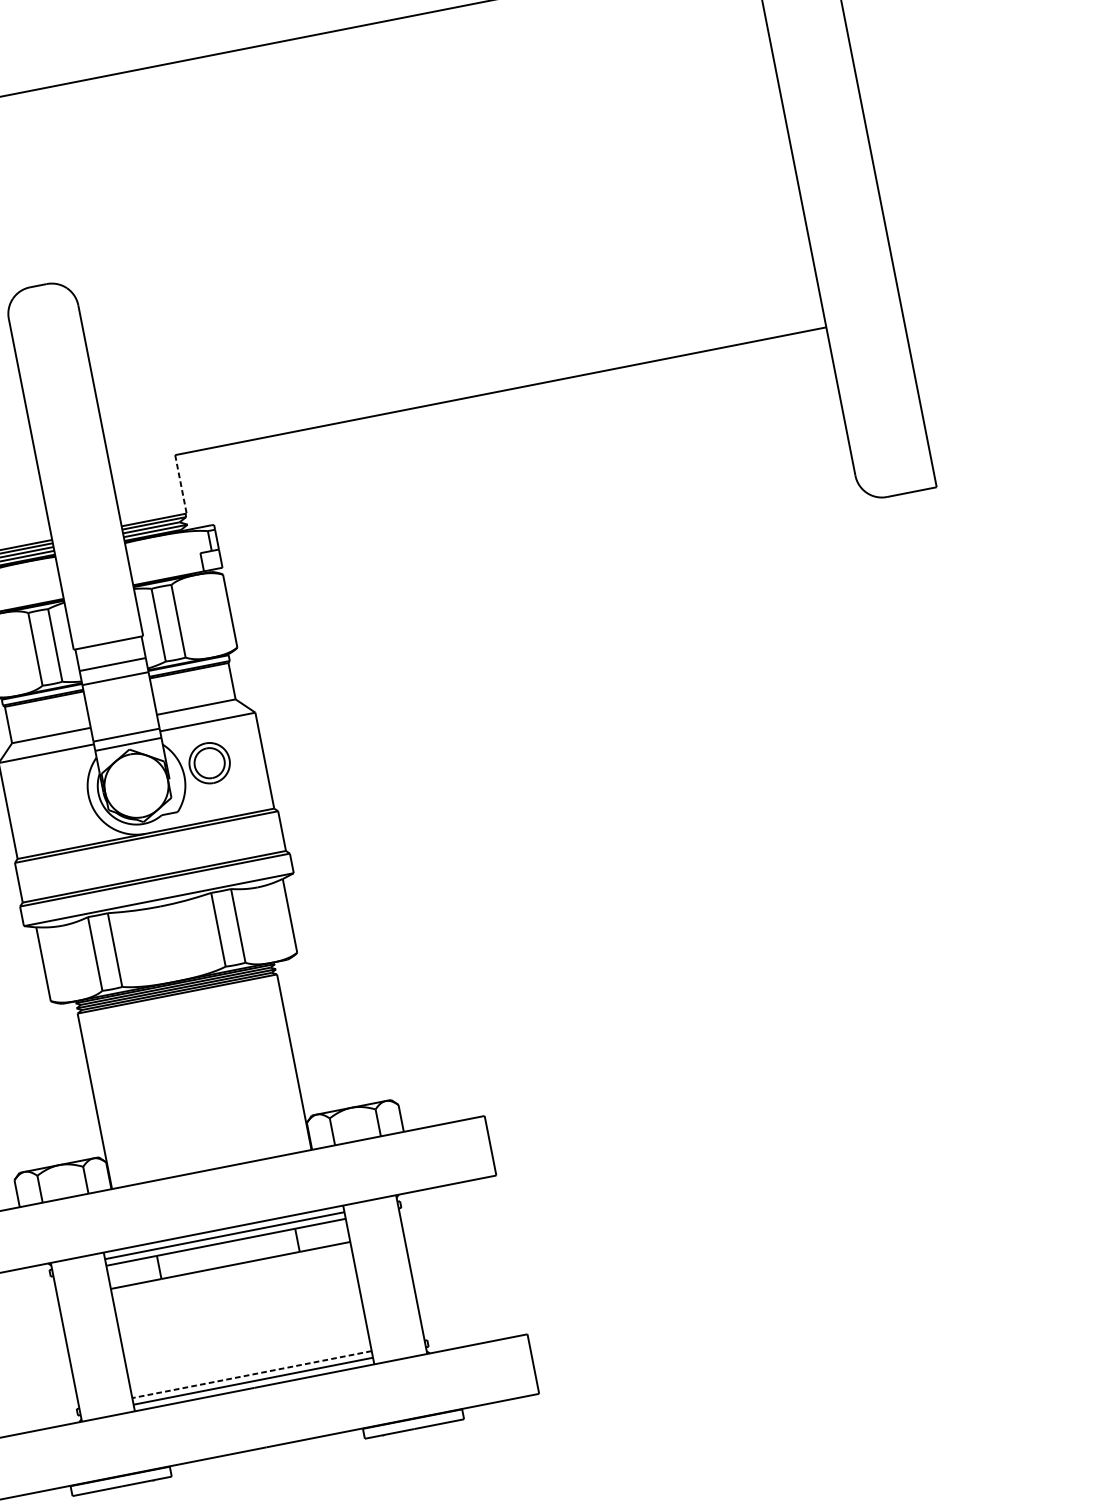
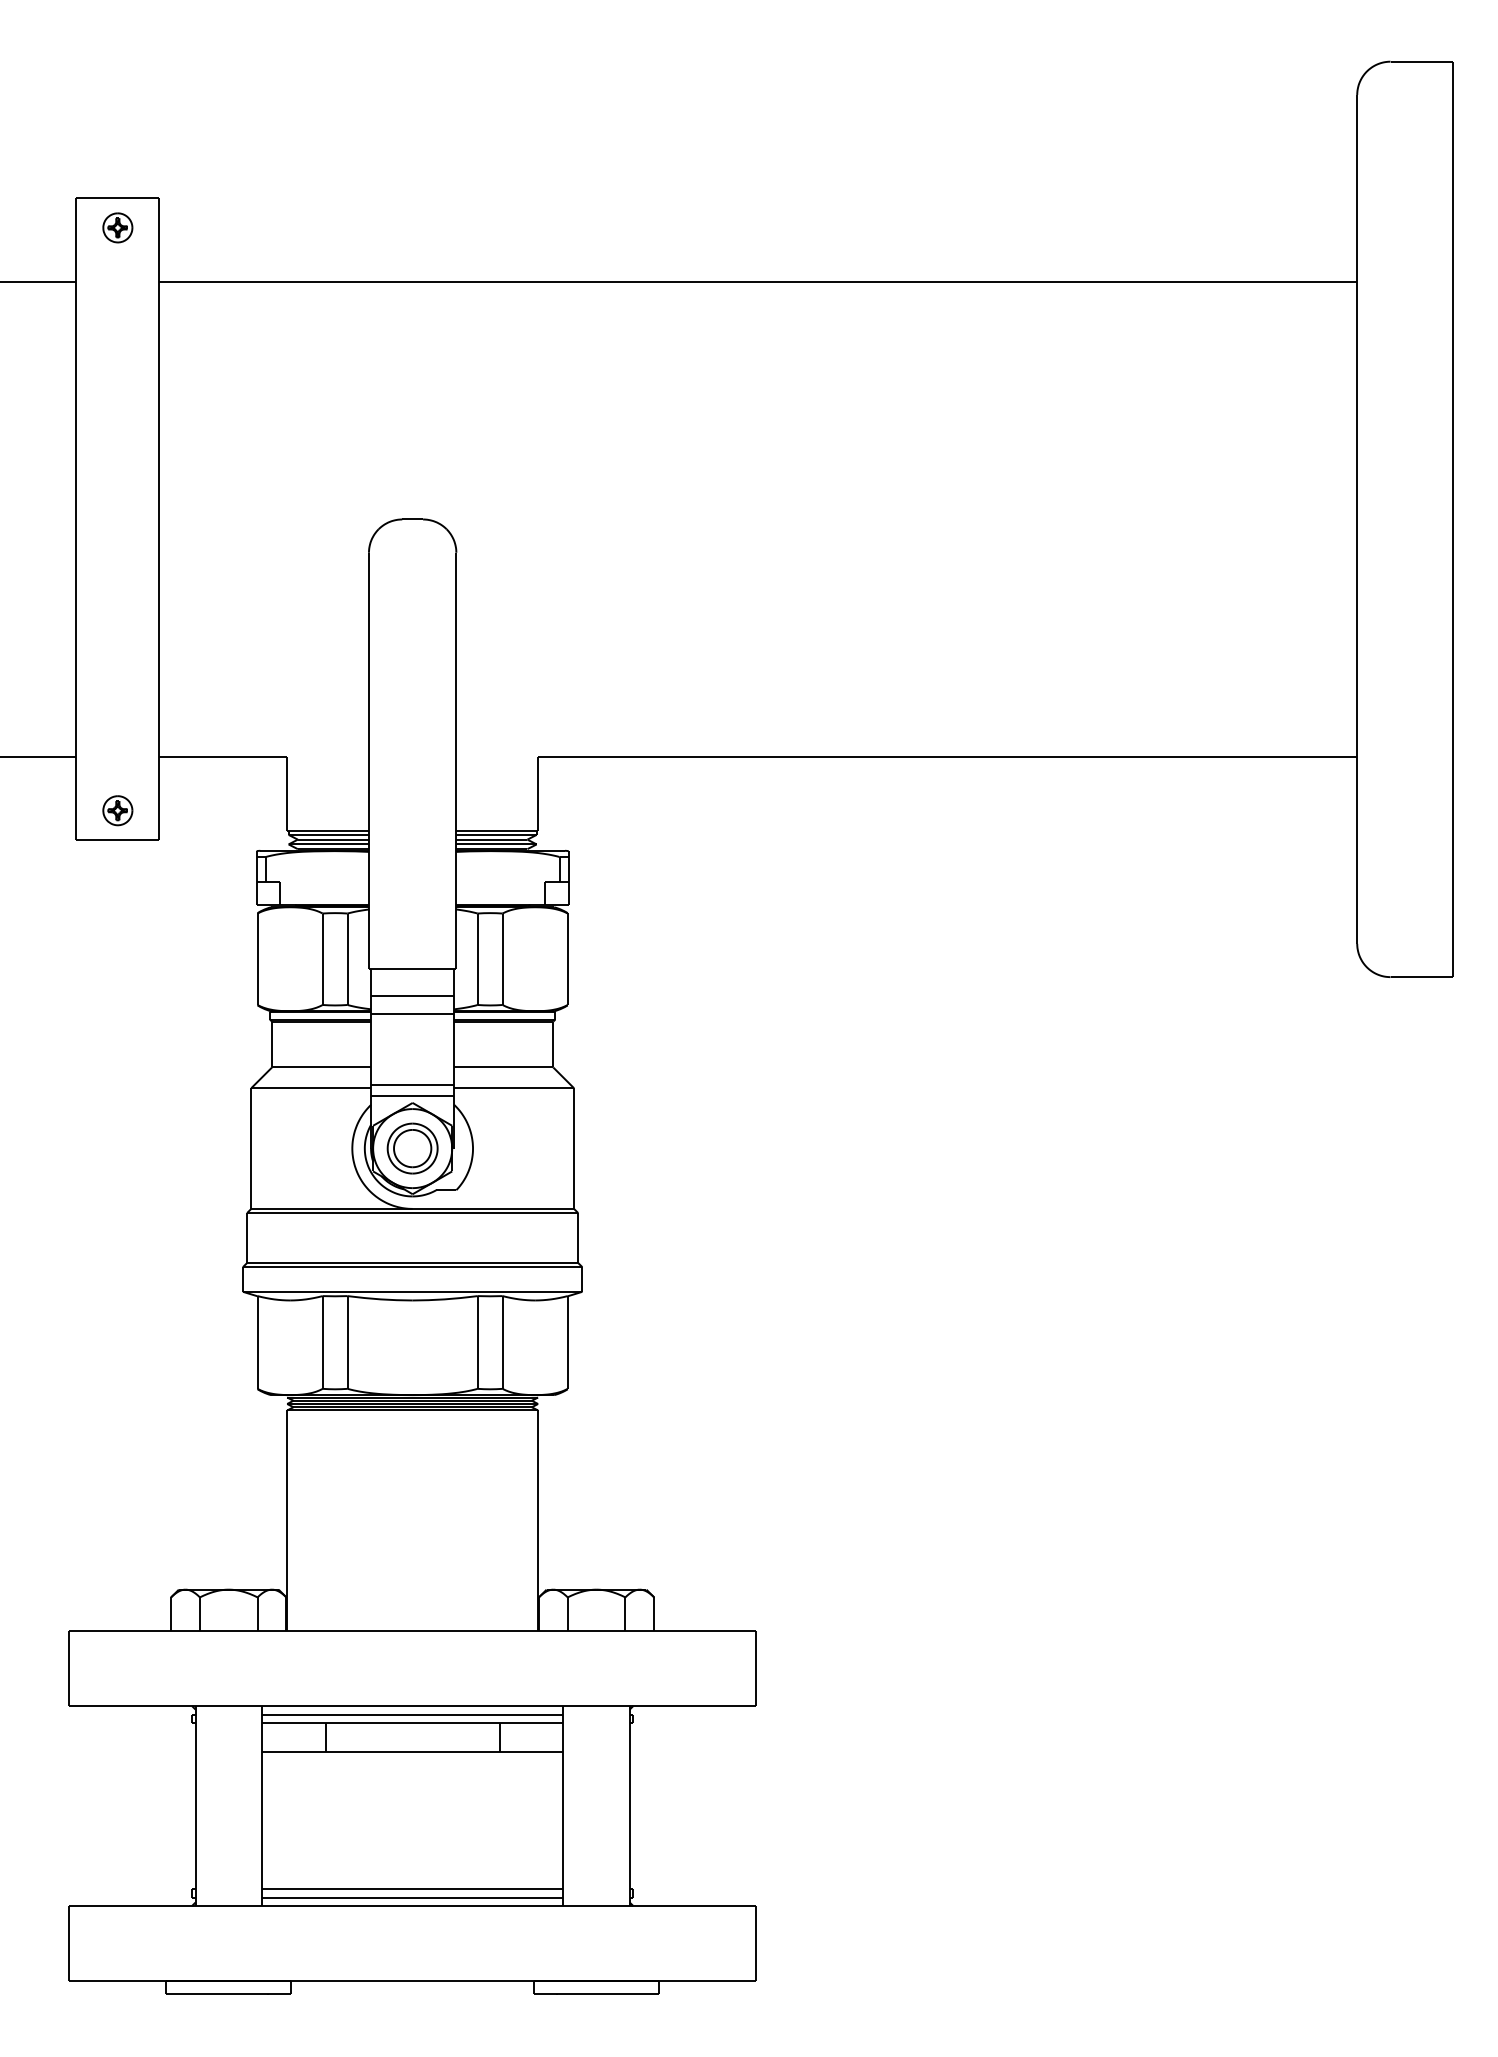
line: (181, 483) -> (538, 793), dashed -> solid
part: (209, 763) -> (412, 1148), moved
line: (251, 1374) -> (412, 1889), dashed -> solid

